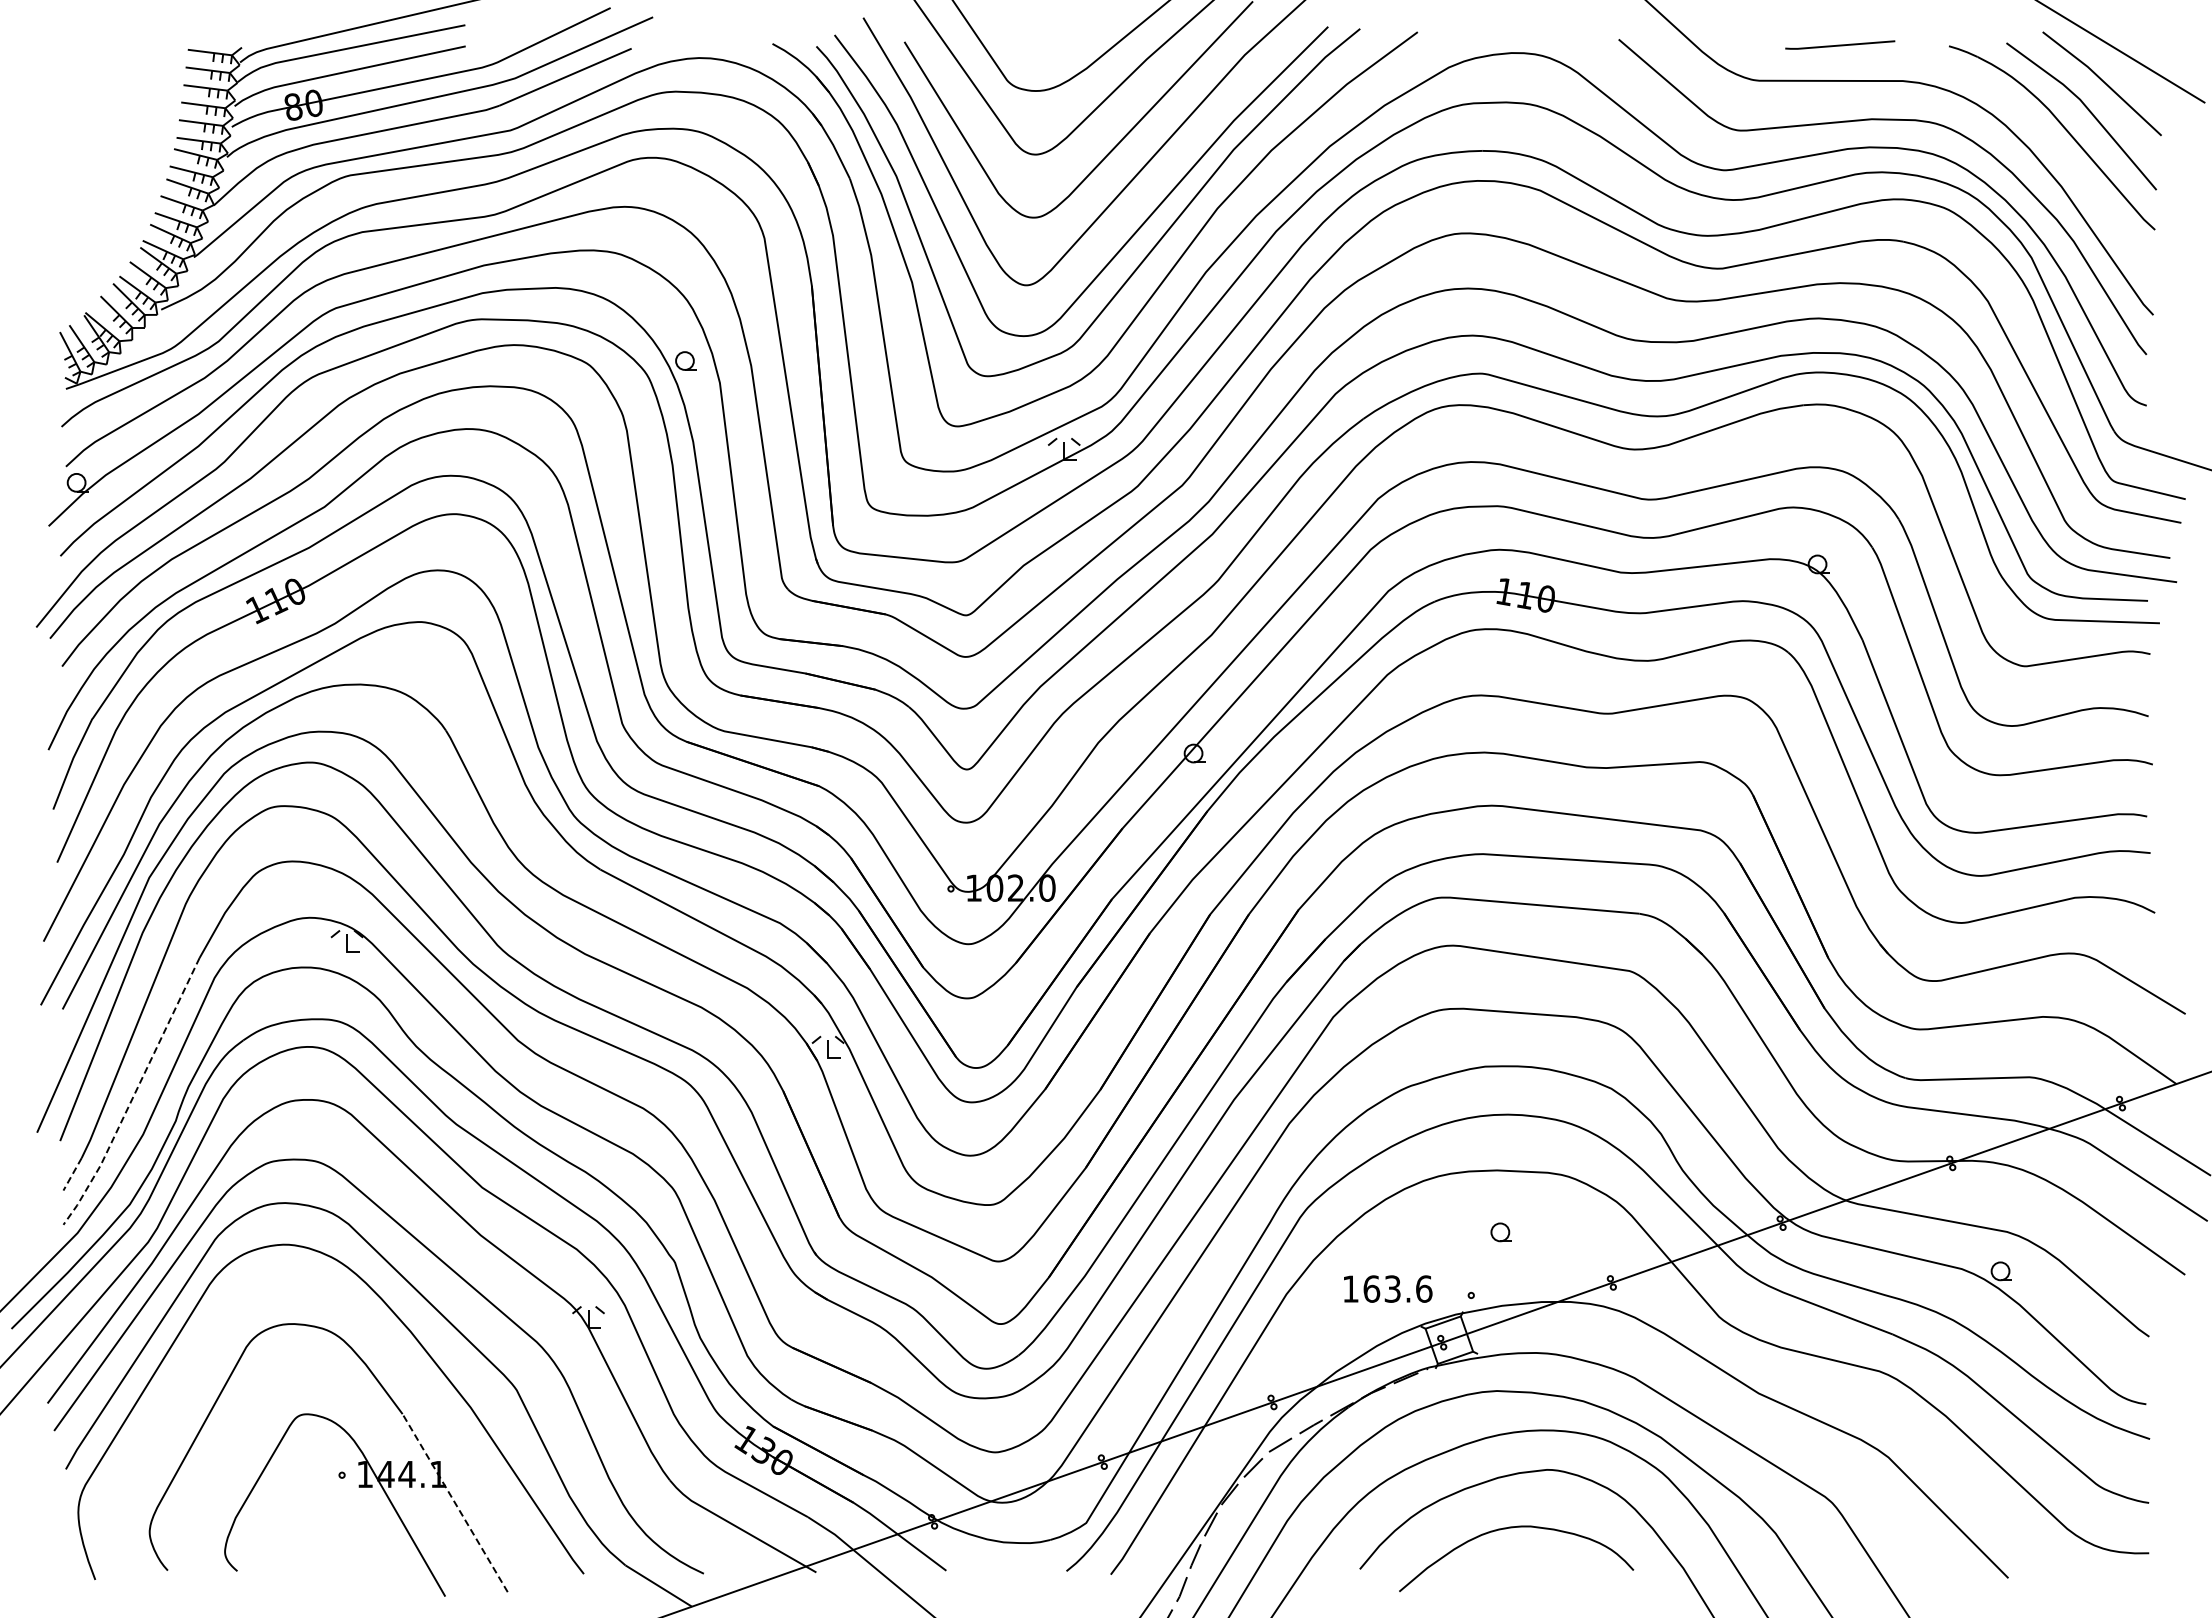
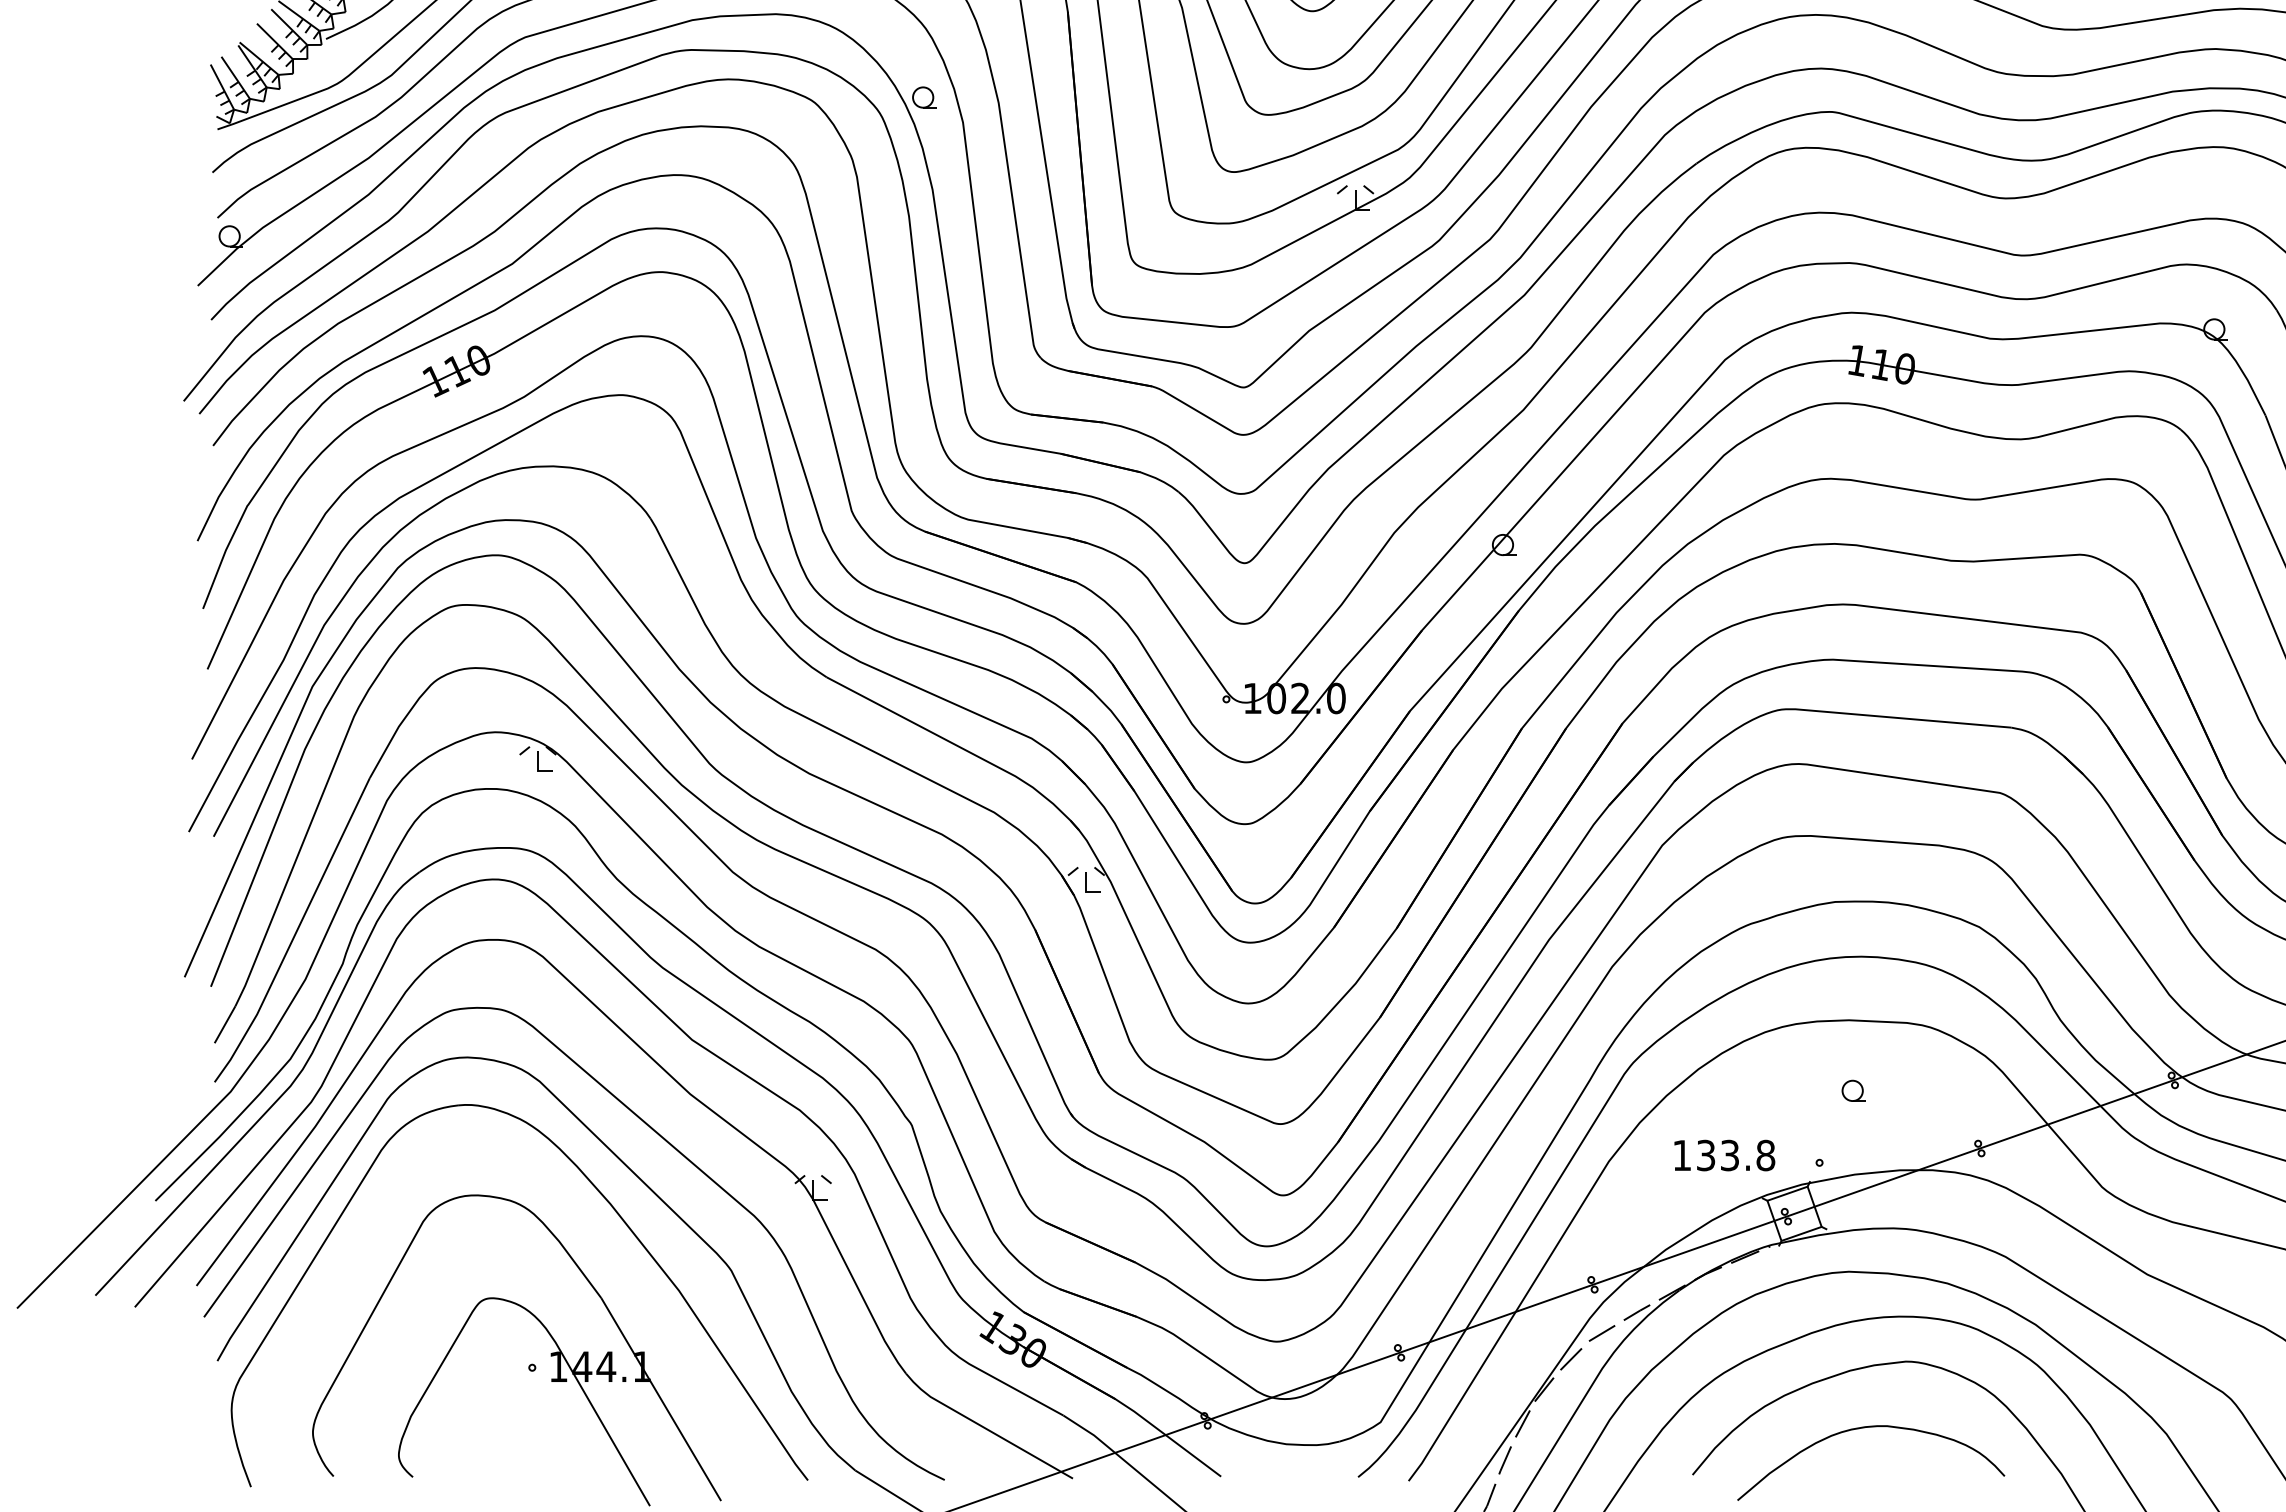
line: (134, 1095) -> (295, 934), dashed -> solid
line: (72, 1174) -> (224, 1024), dashed -> solid
text: (1397, 1288) -> (1735, 1154), 163.6 -> 133.8
line: (454, 1502) -> (660, 1398), dashed -> solid

